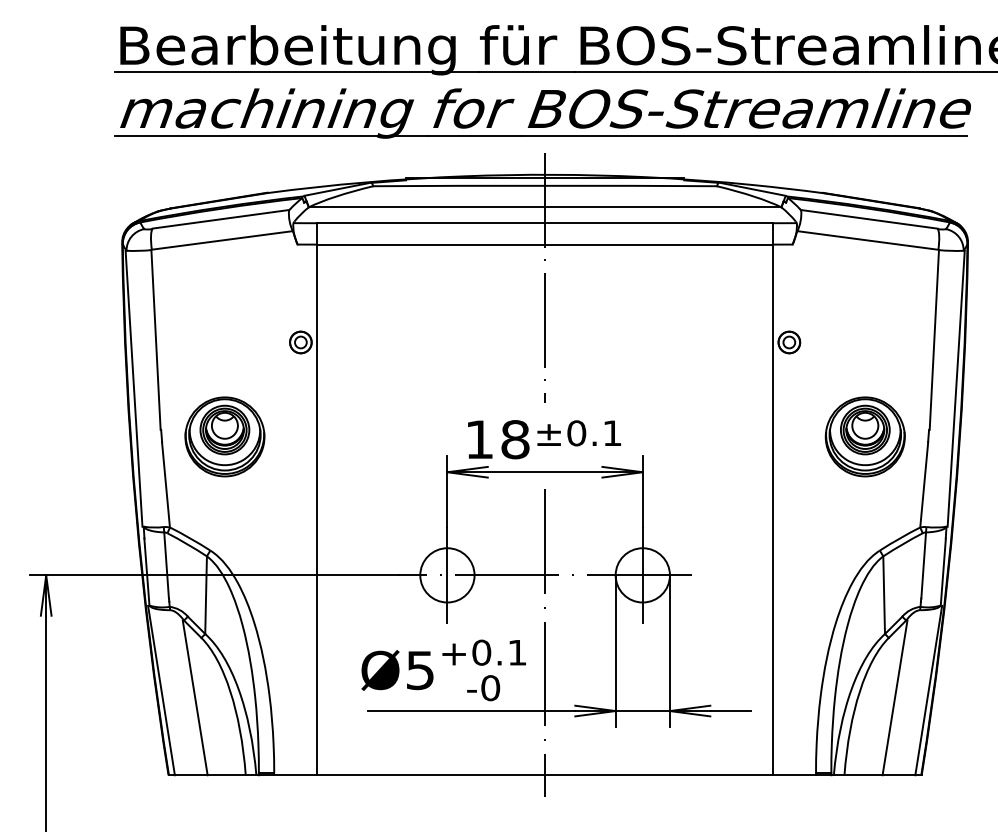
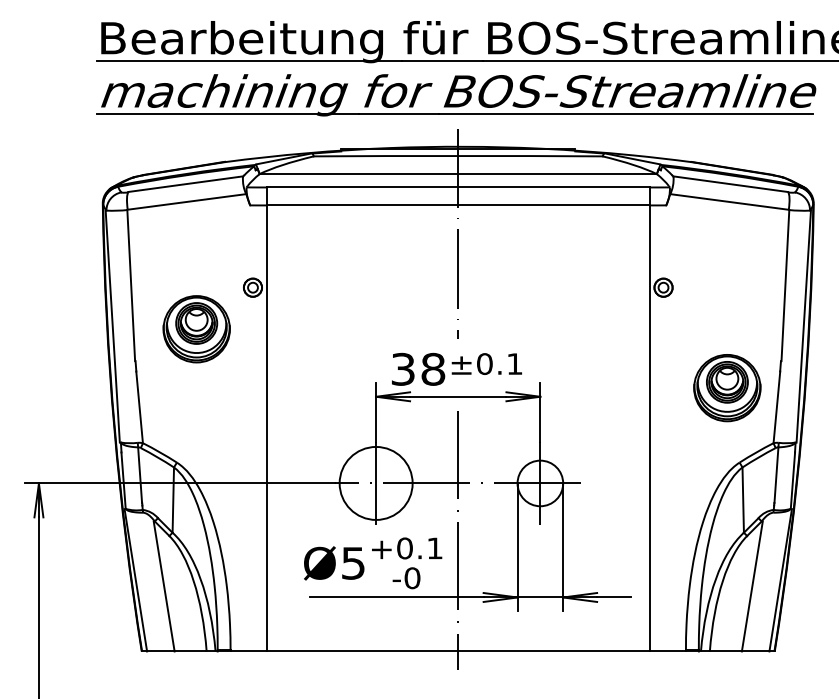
part: (224, 436) -> (196, 328), moved
part: (864, 436) -> (726, 387), moved
text: (479, 439) -> (403, 369), 18 -> 38
circle: (447, 575) -> (376, 483), size x1.6

